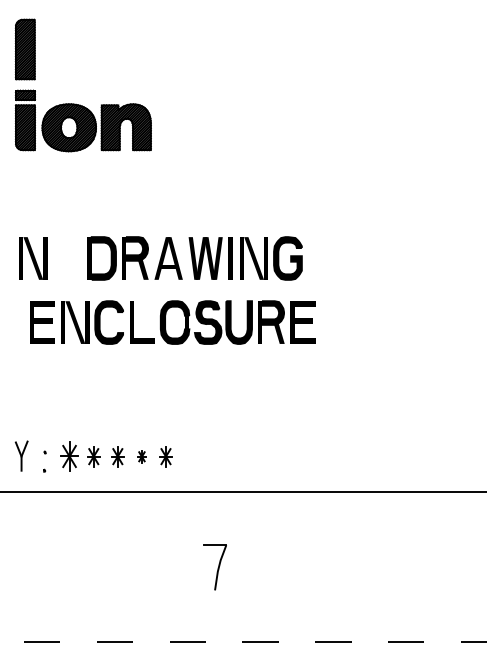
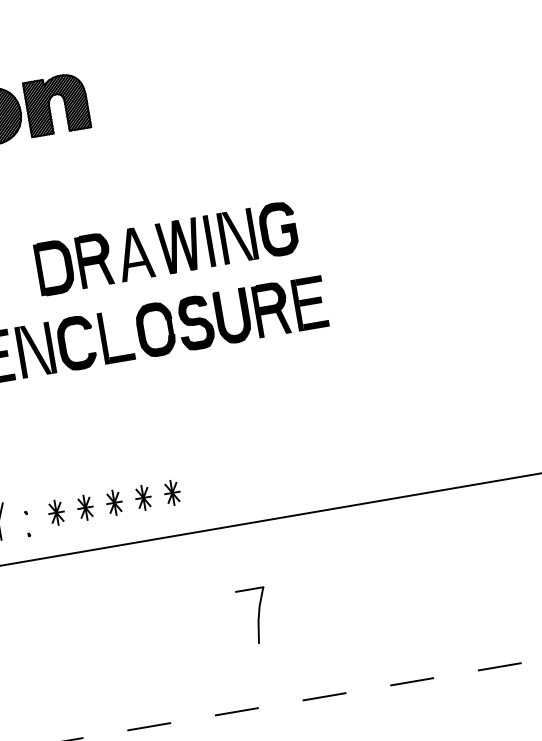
part: (69, 456) -> (56, 512), size x0.71
part: (141, 456) -> (142, 497), size x1.67

